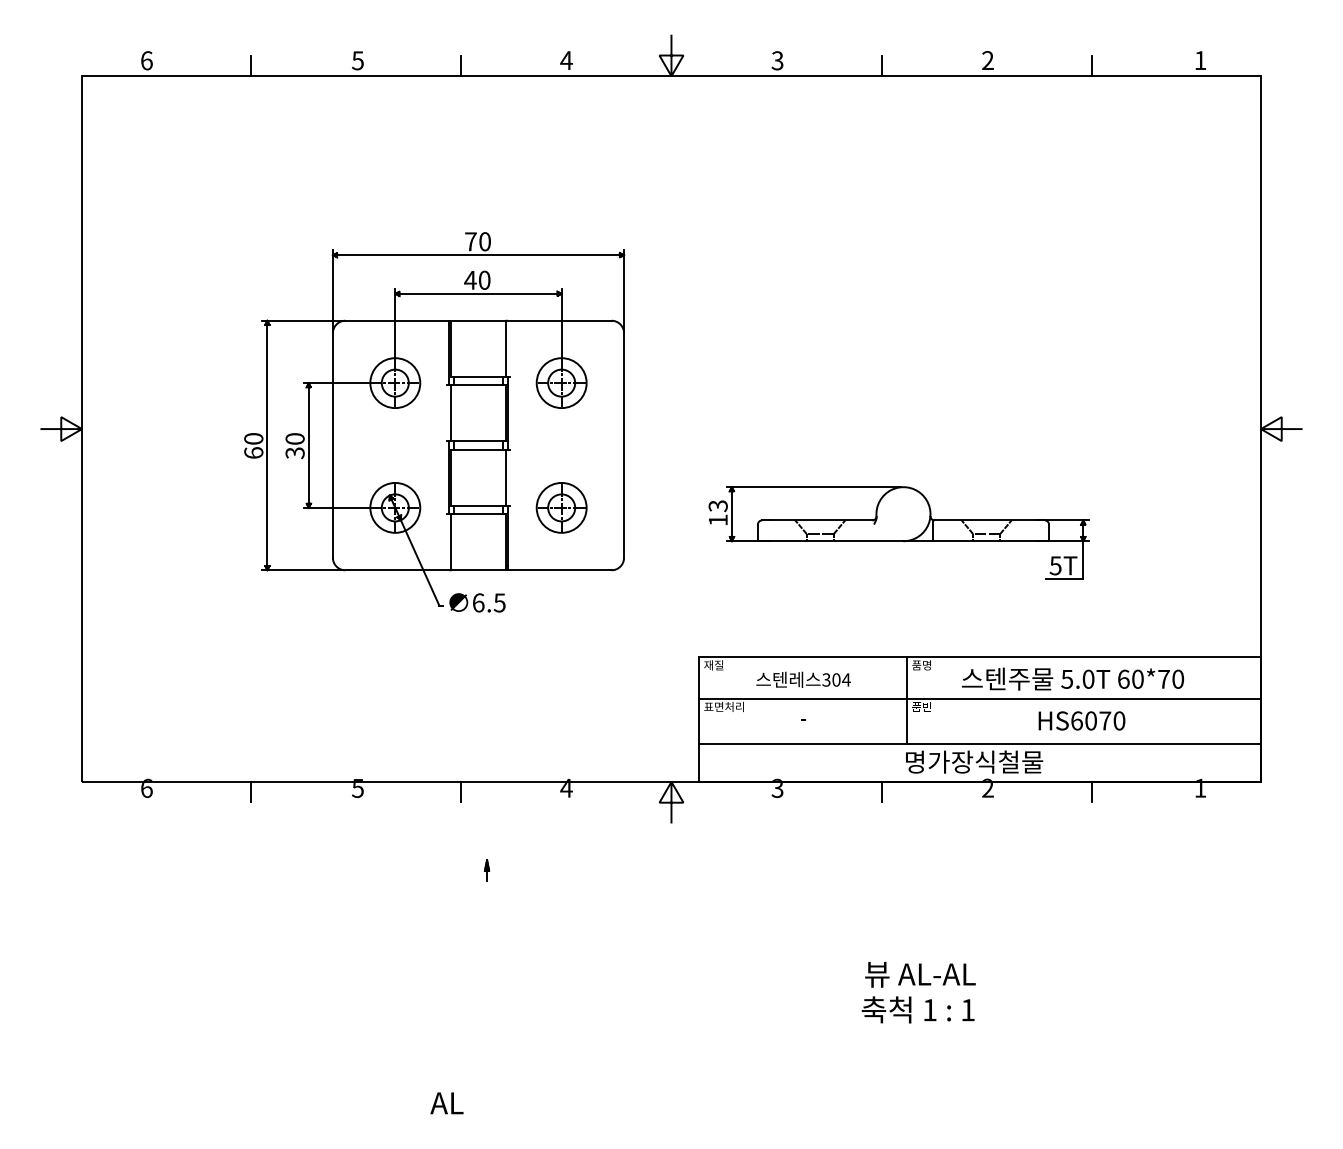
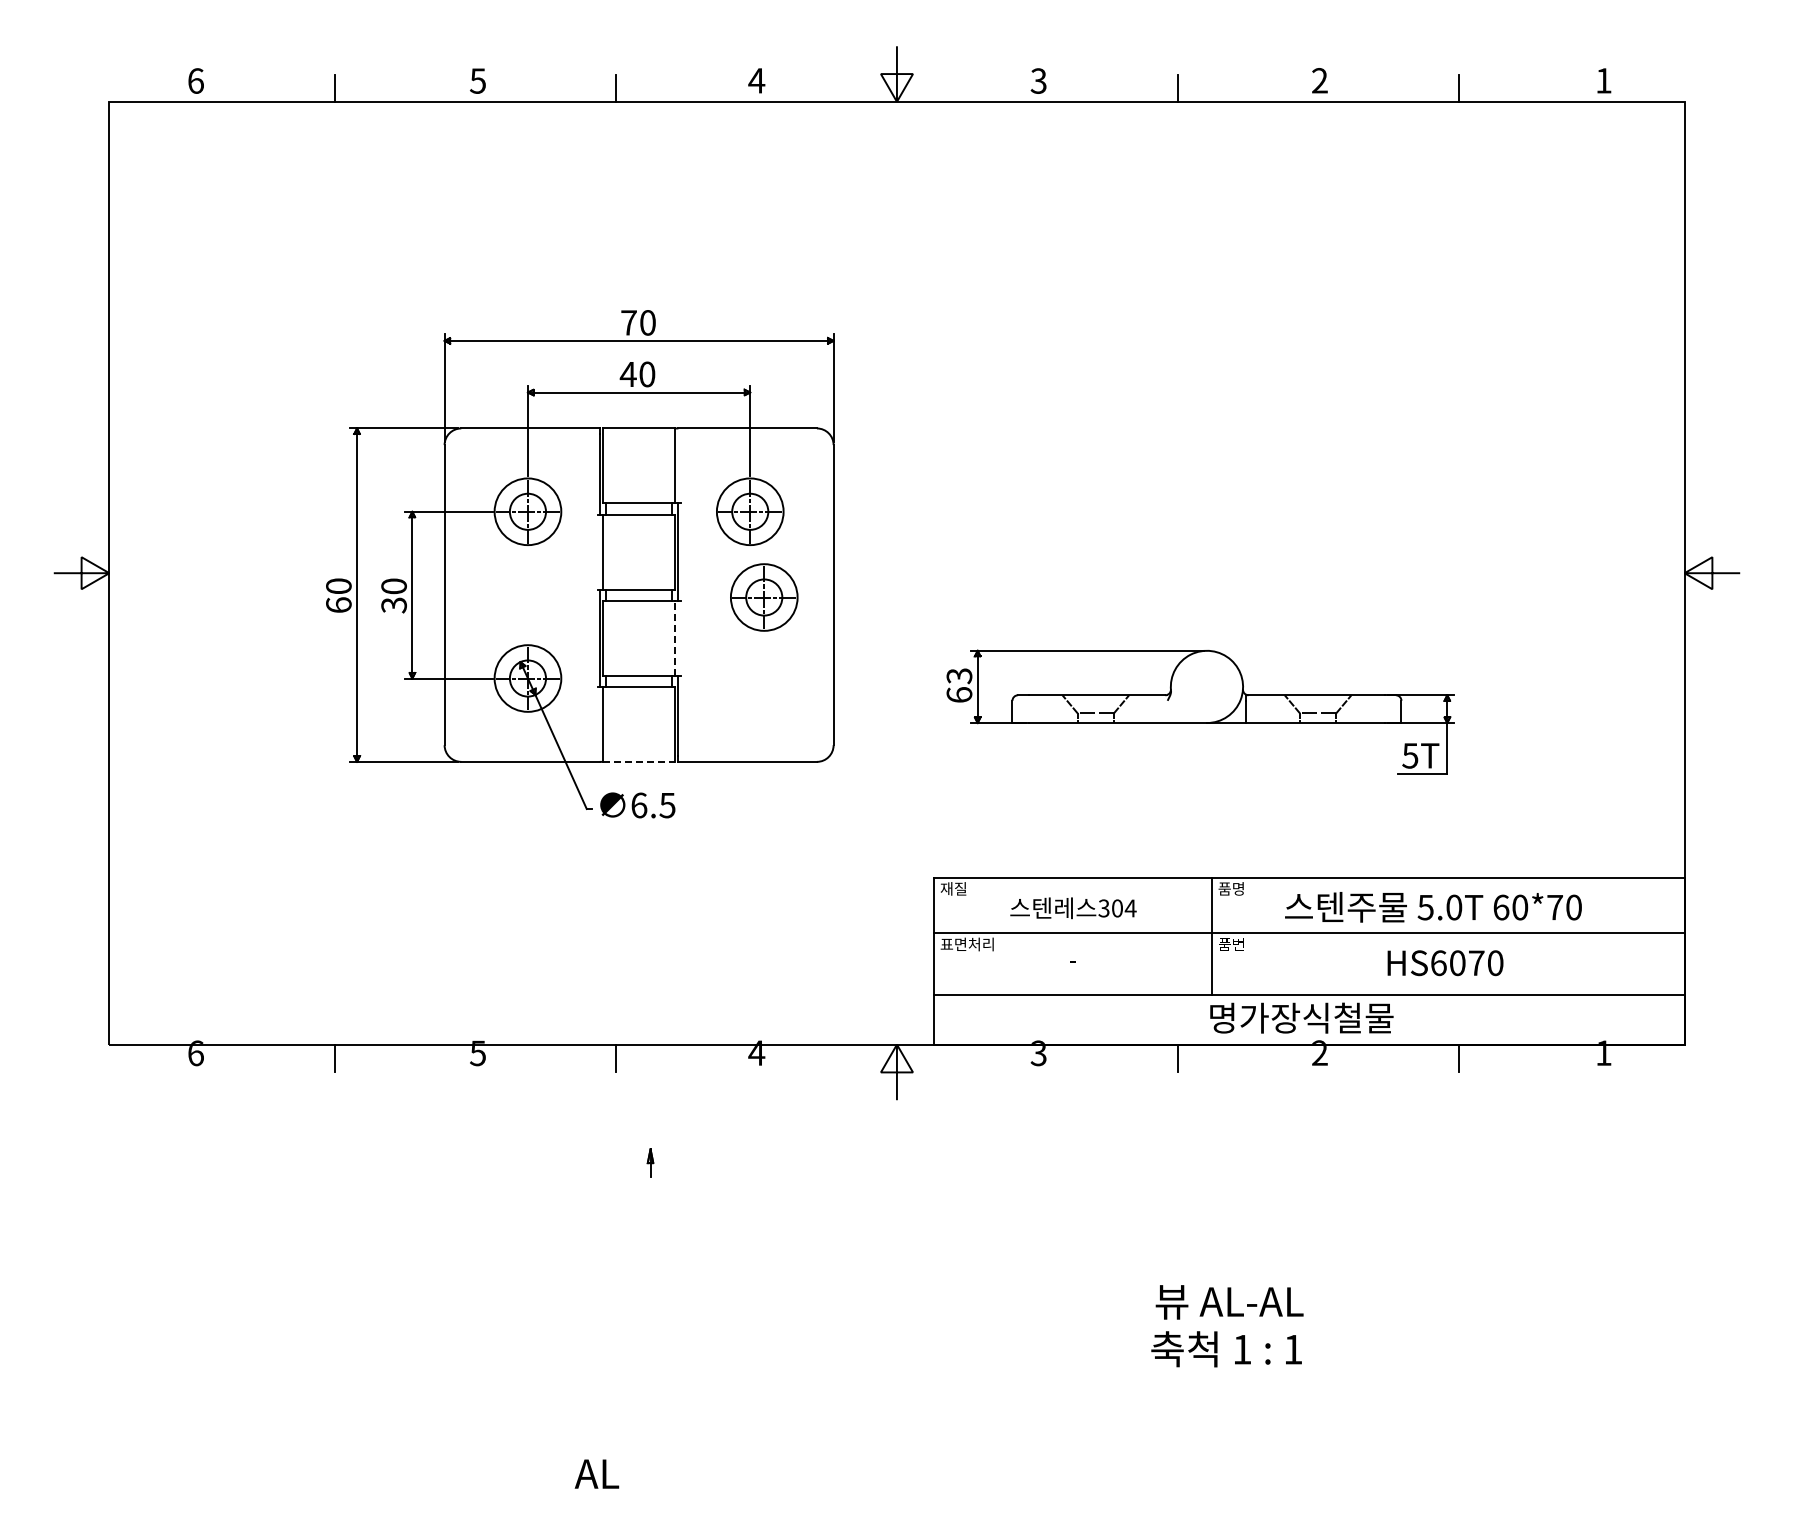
line: (505, 477) -> (675, 638), solid -> dashed
part: (561, 507) -> (764, 597), moved
text: (718, 519) -> (959, 694), 13 -> 63
line: (478, 570) -> (639, 761), solid -> dashed

